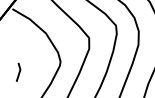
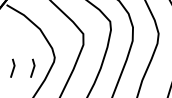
part: (38, 71) -> (32, 67), added

